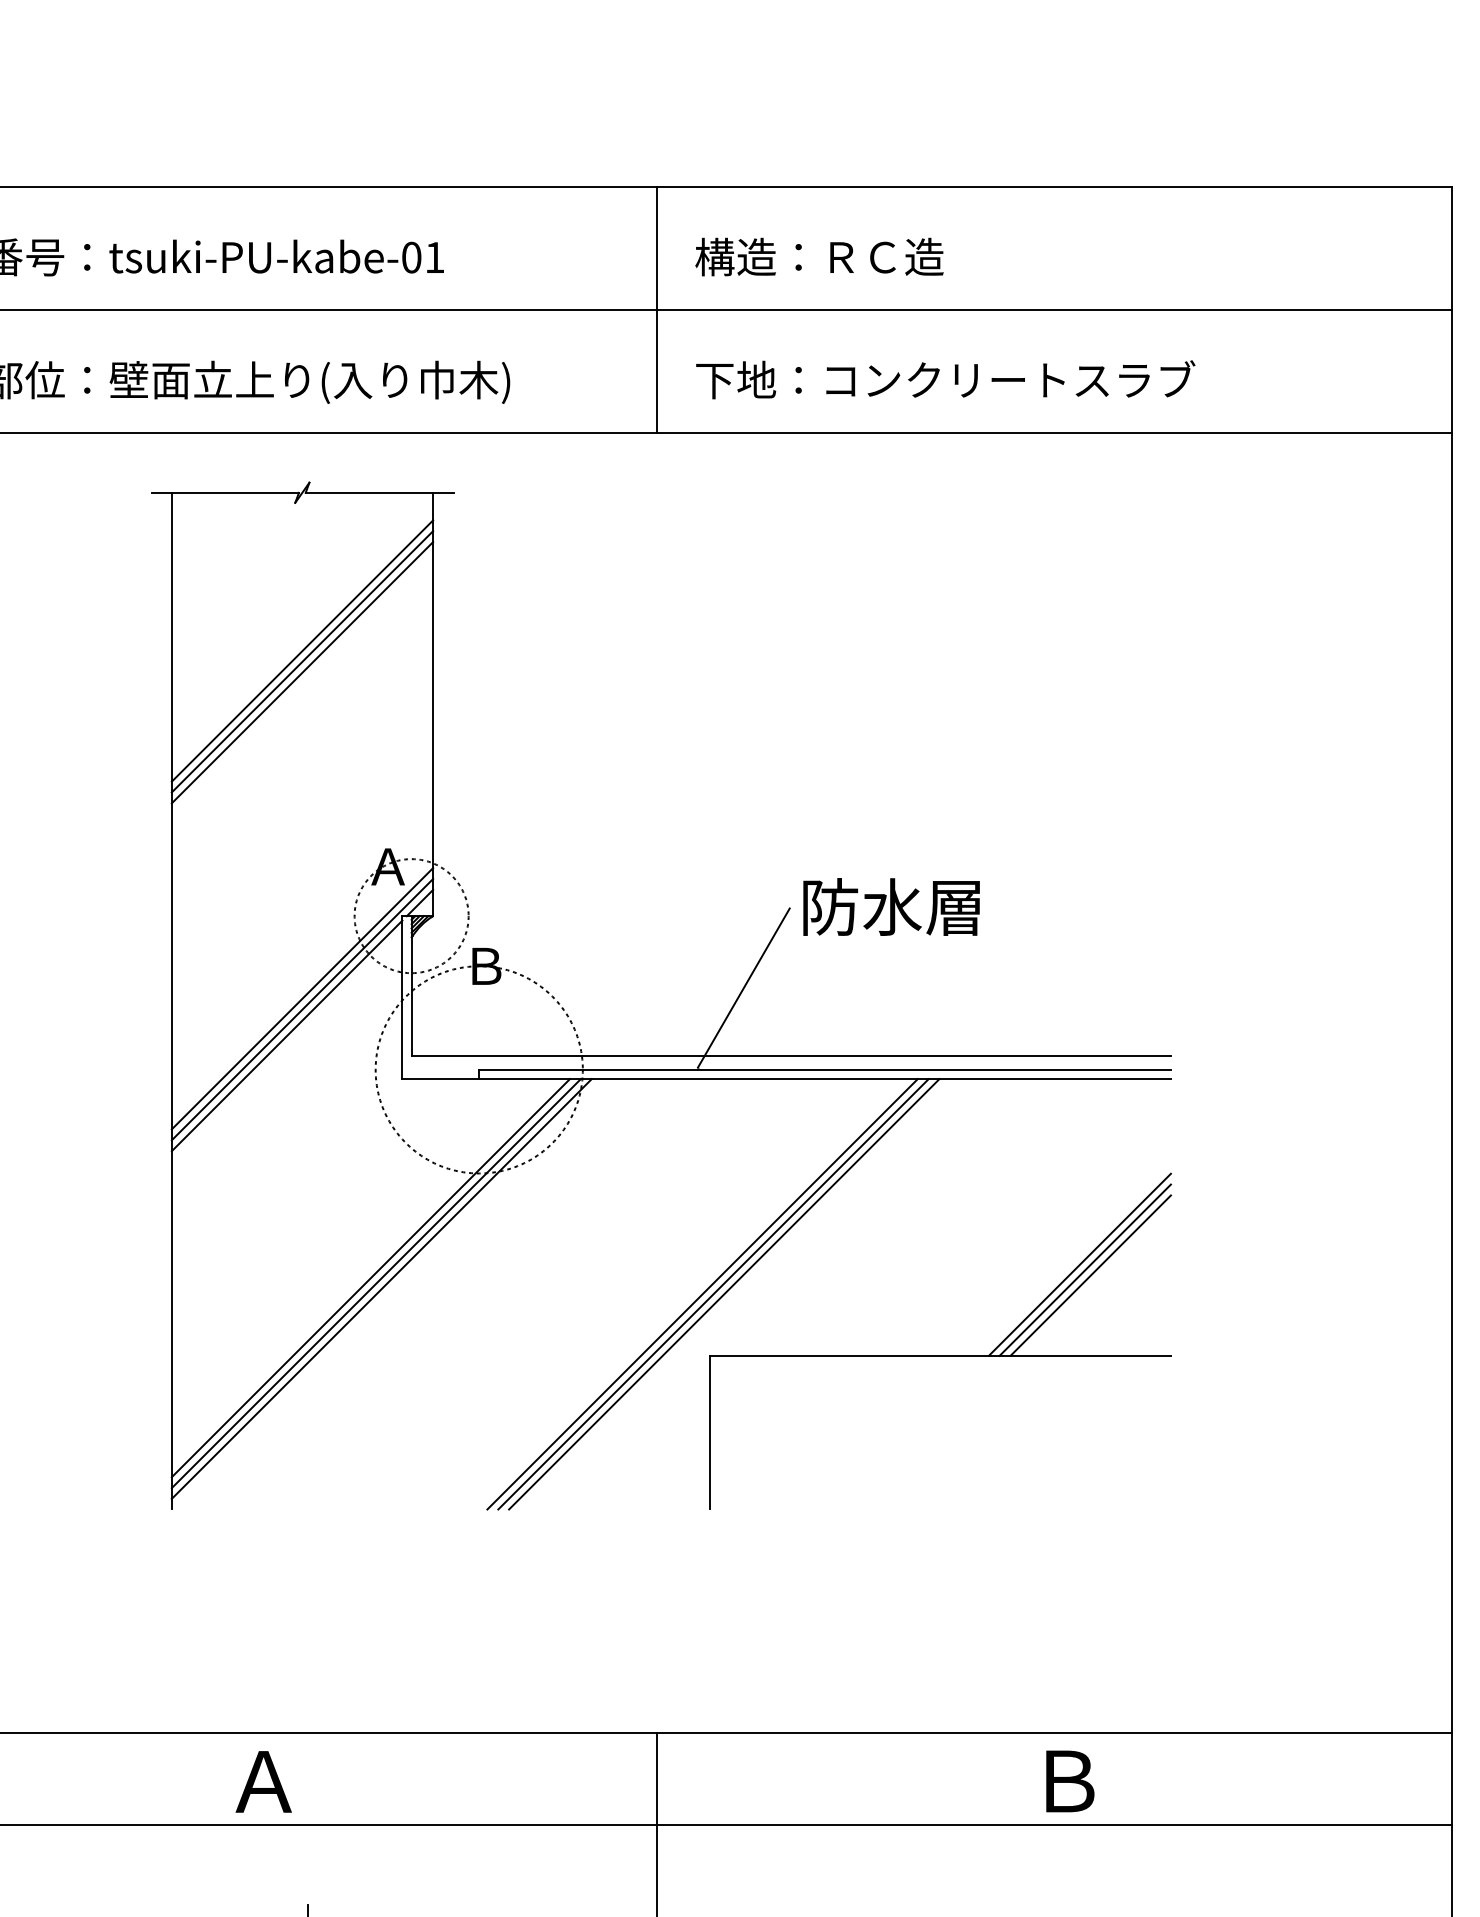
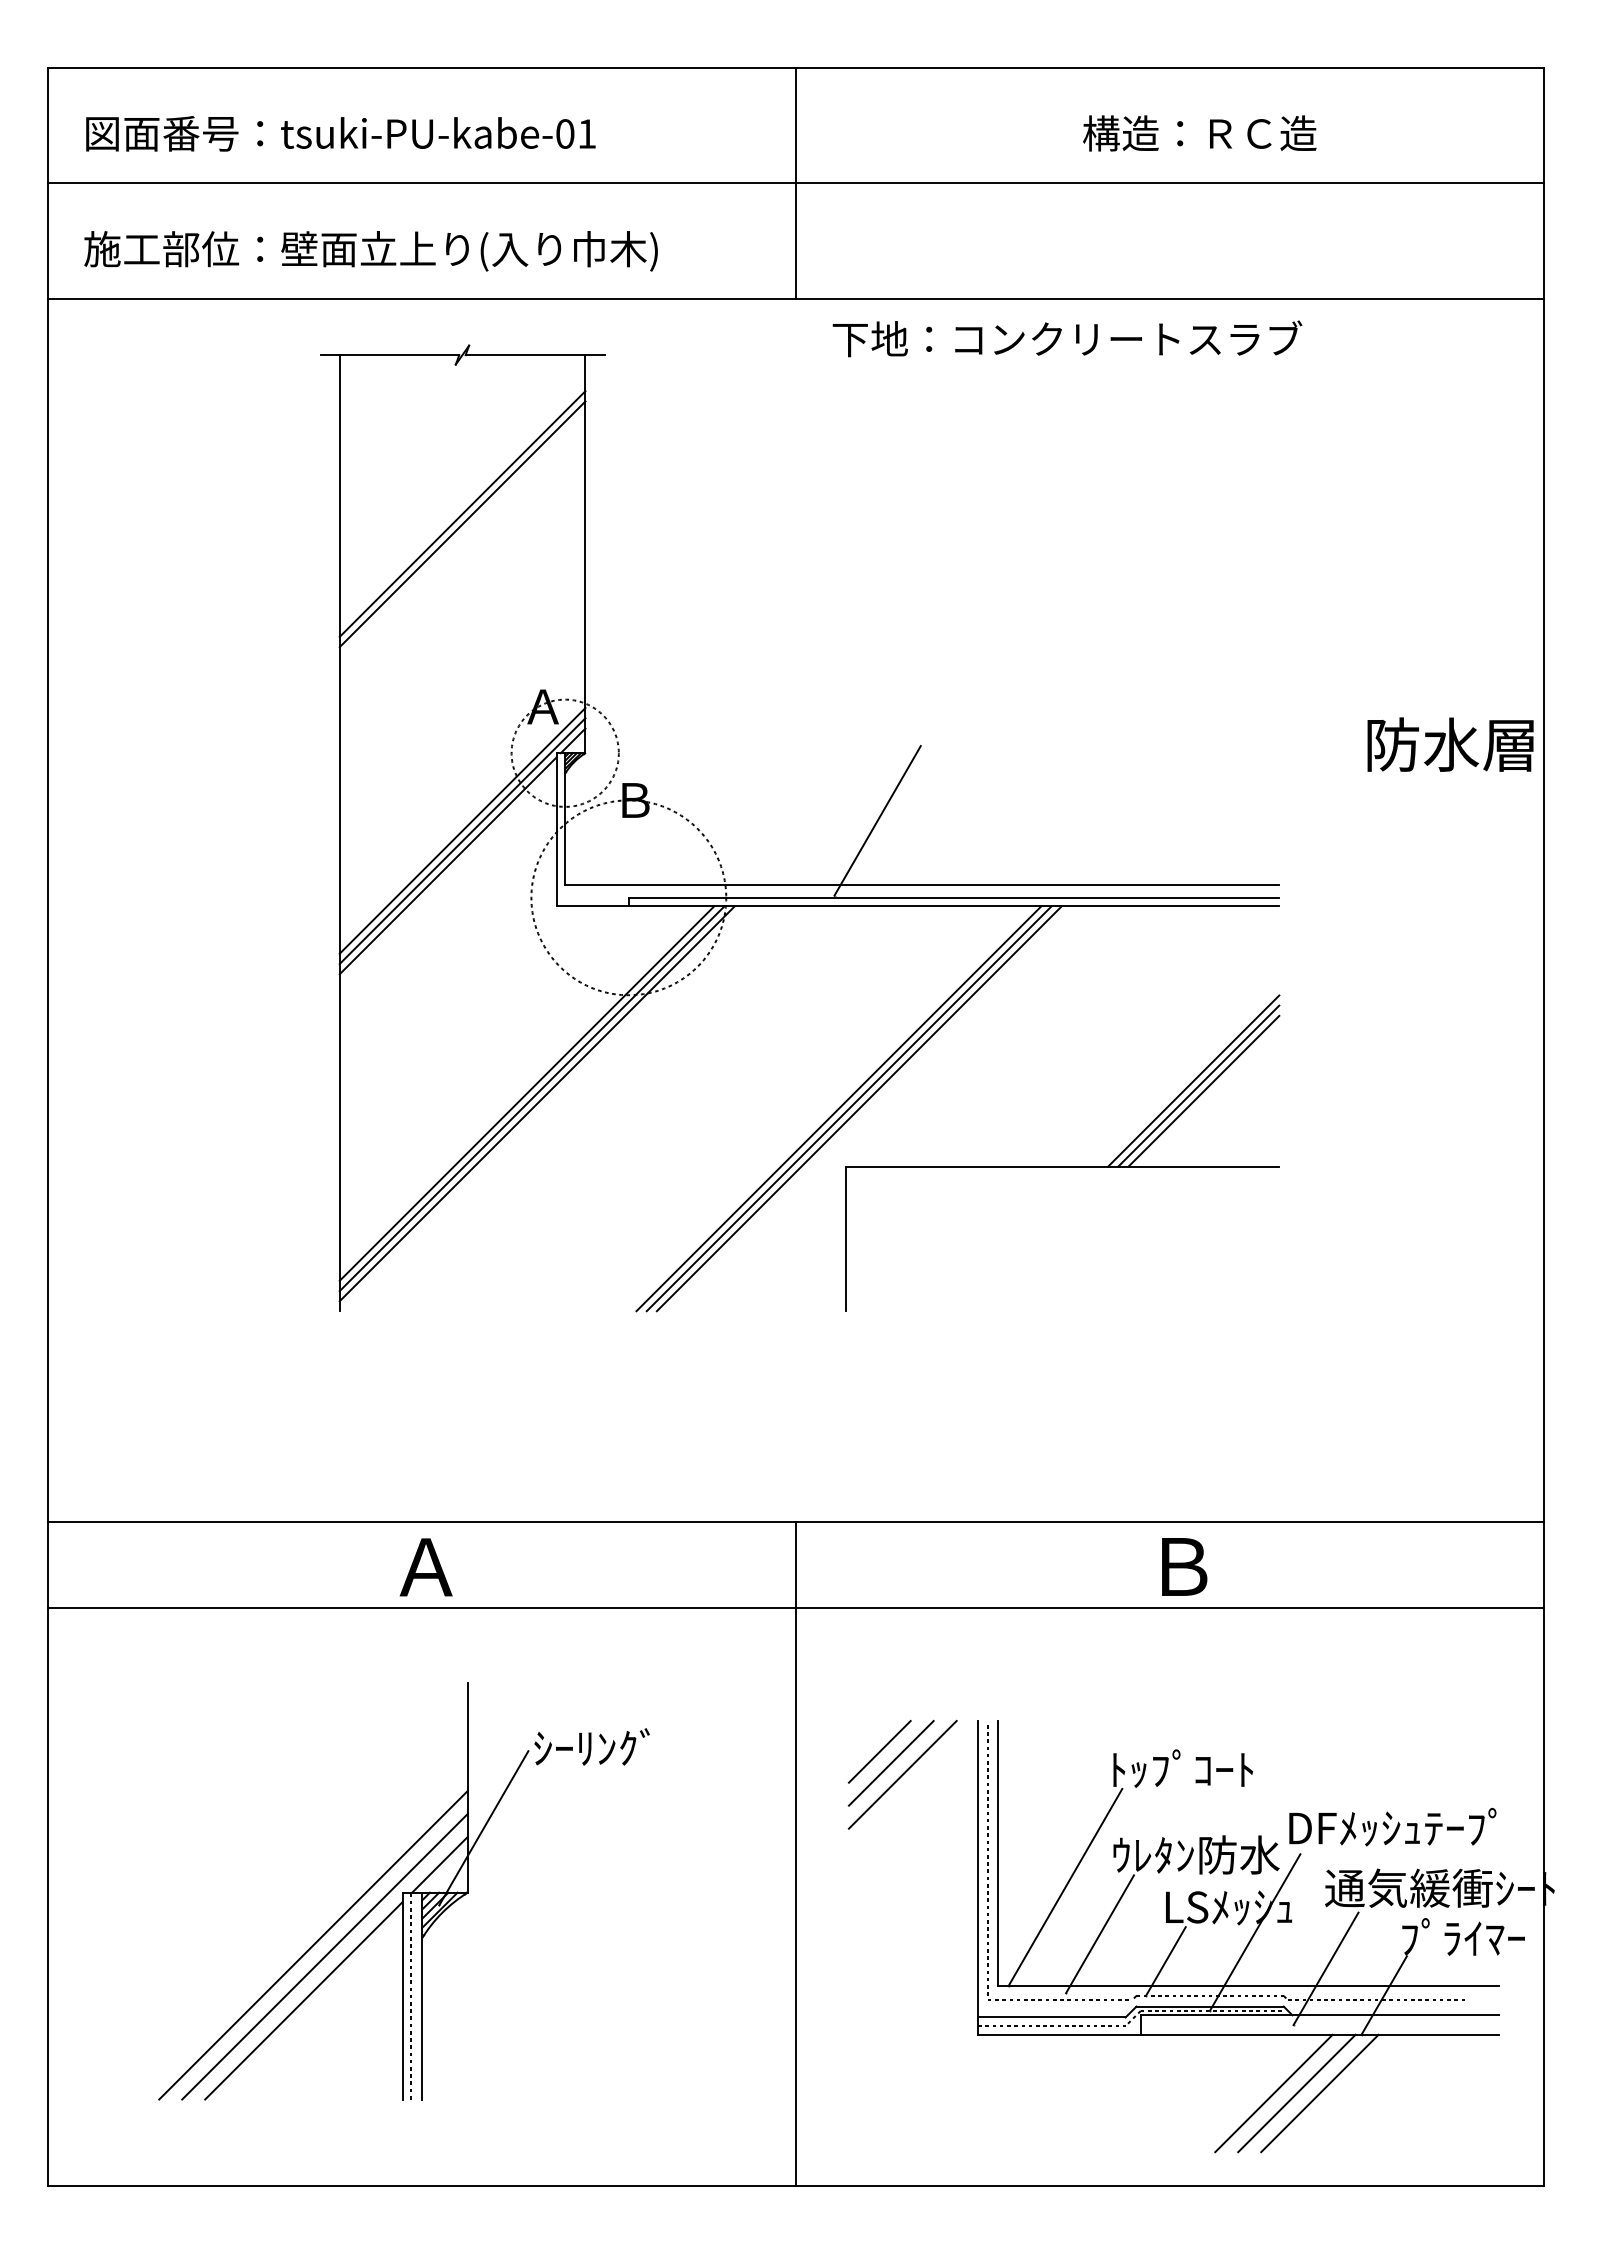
text: (819, 257) -> (1199, 133), moved
text: (945, 379) -> (1067, 338), moved
line: (302, 650) -> (462, 503), removed
text: (891, 906) -> (1450, 744), moved

